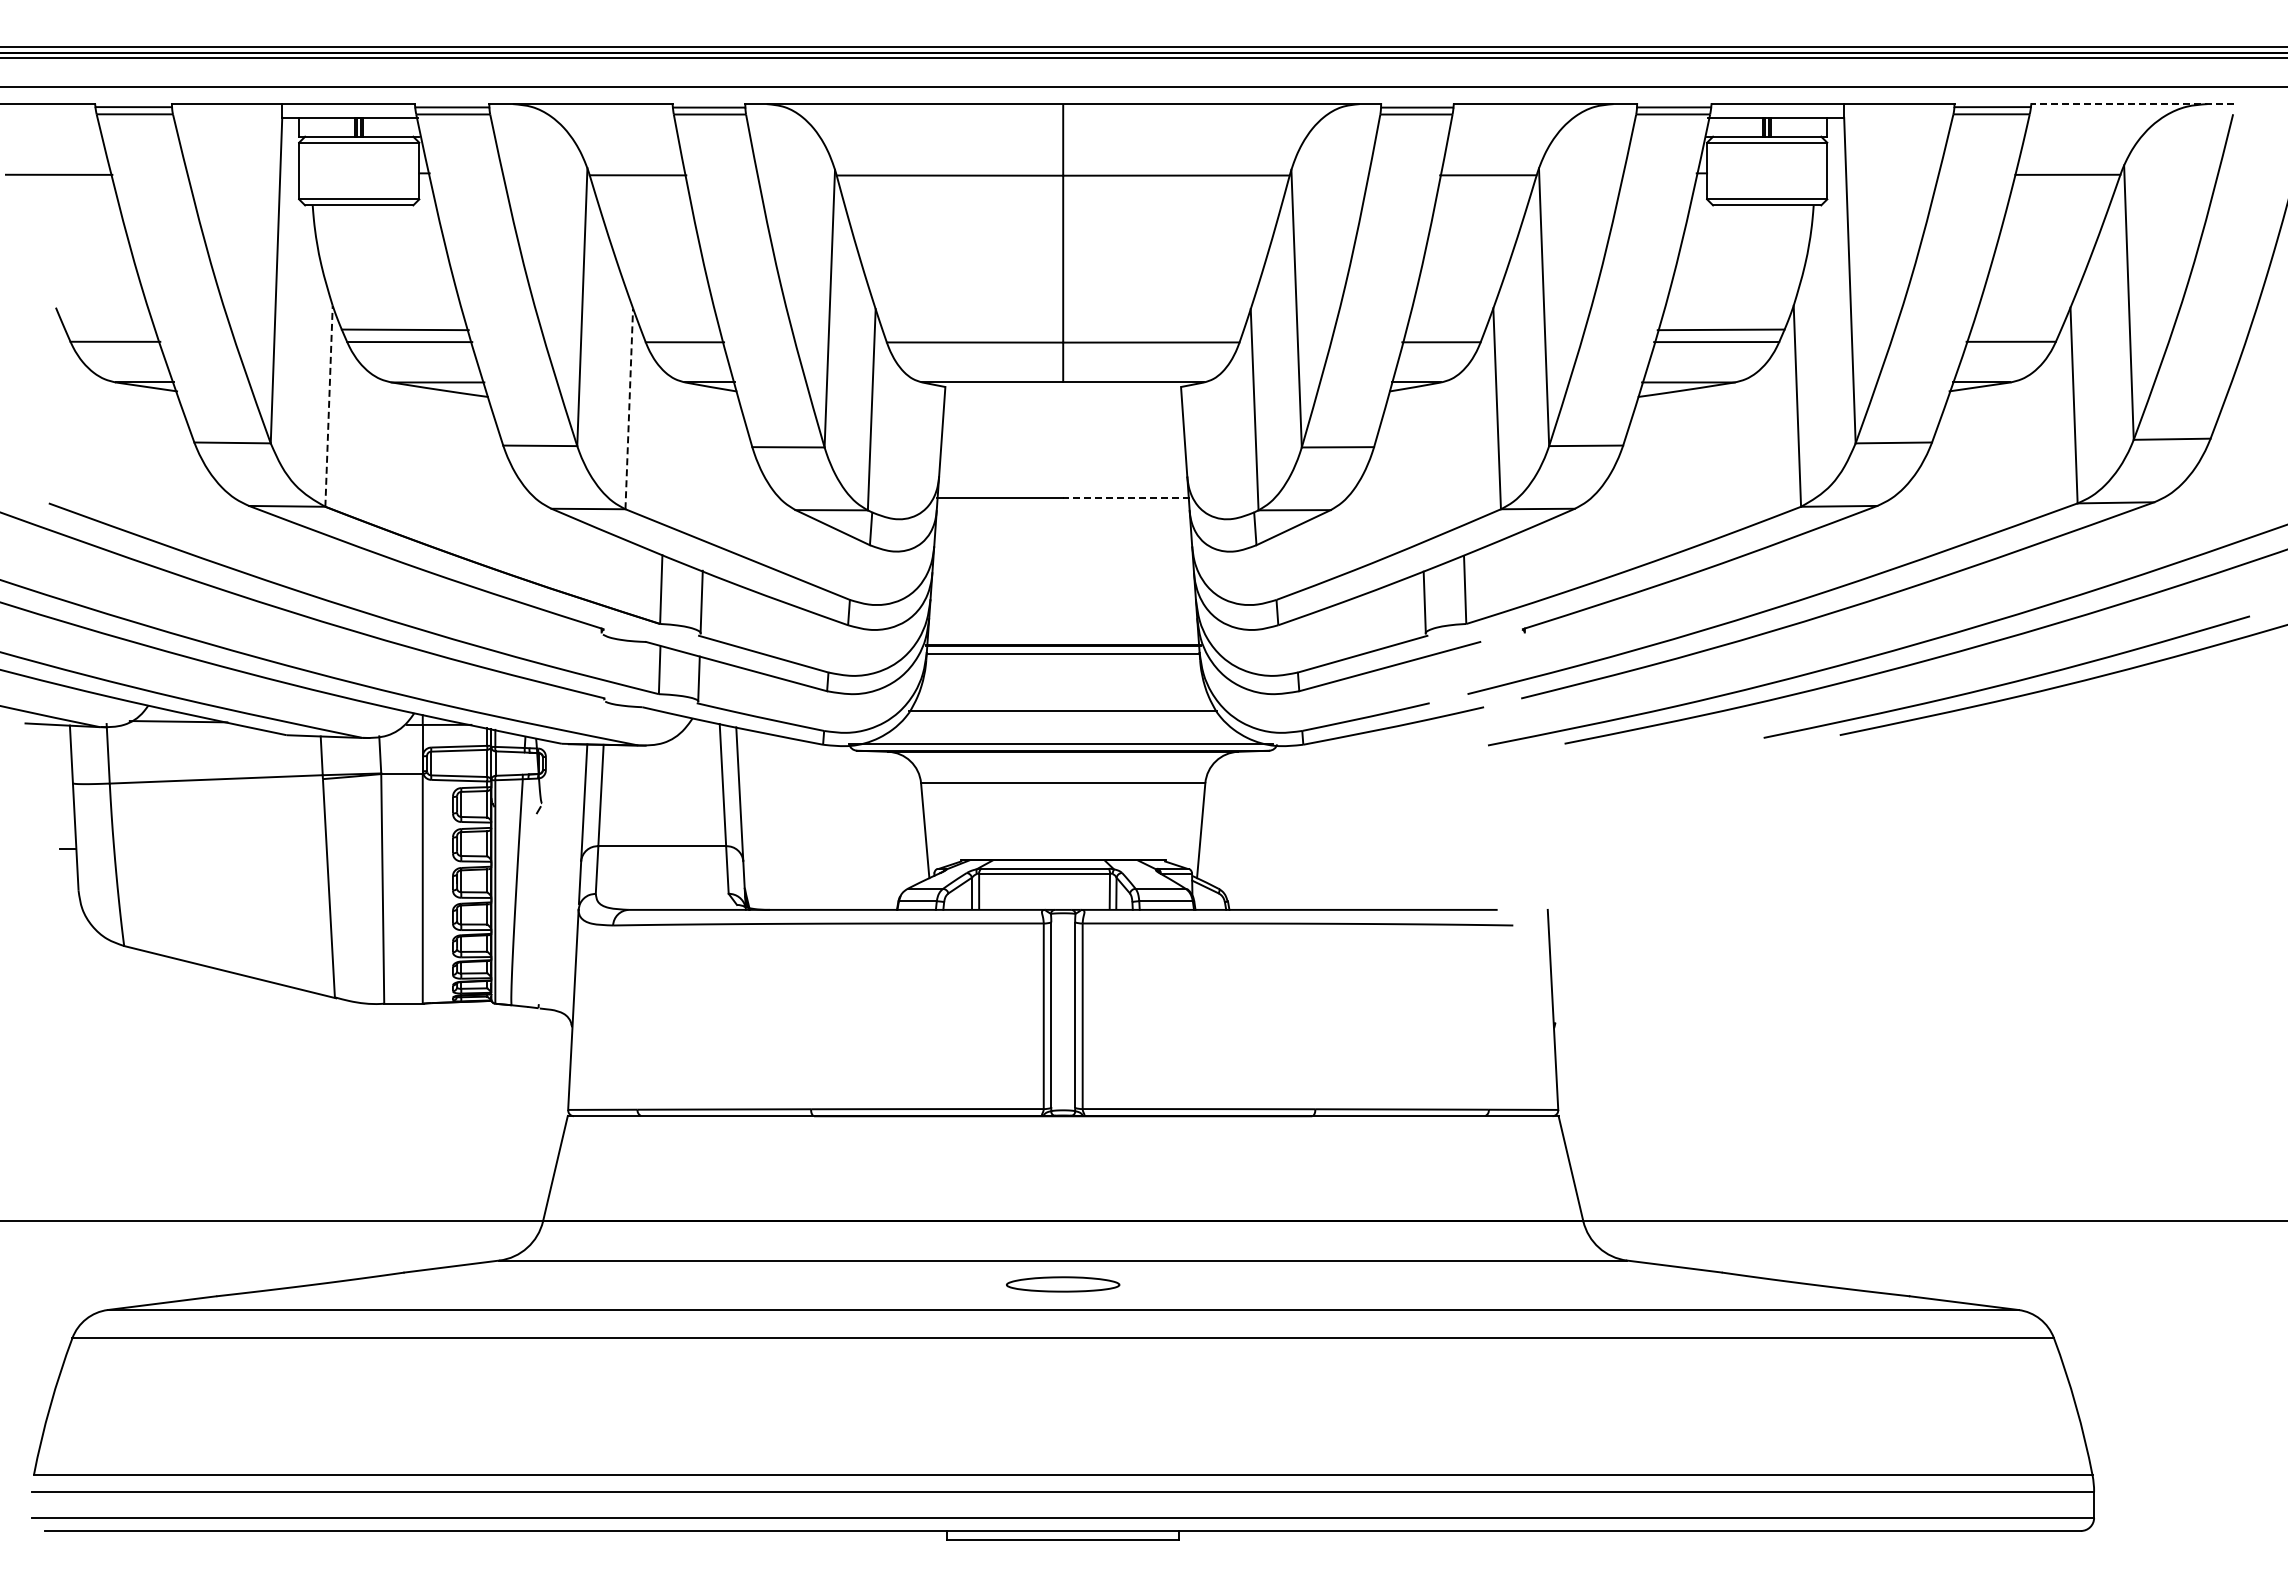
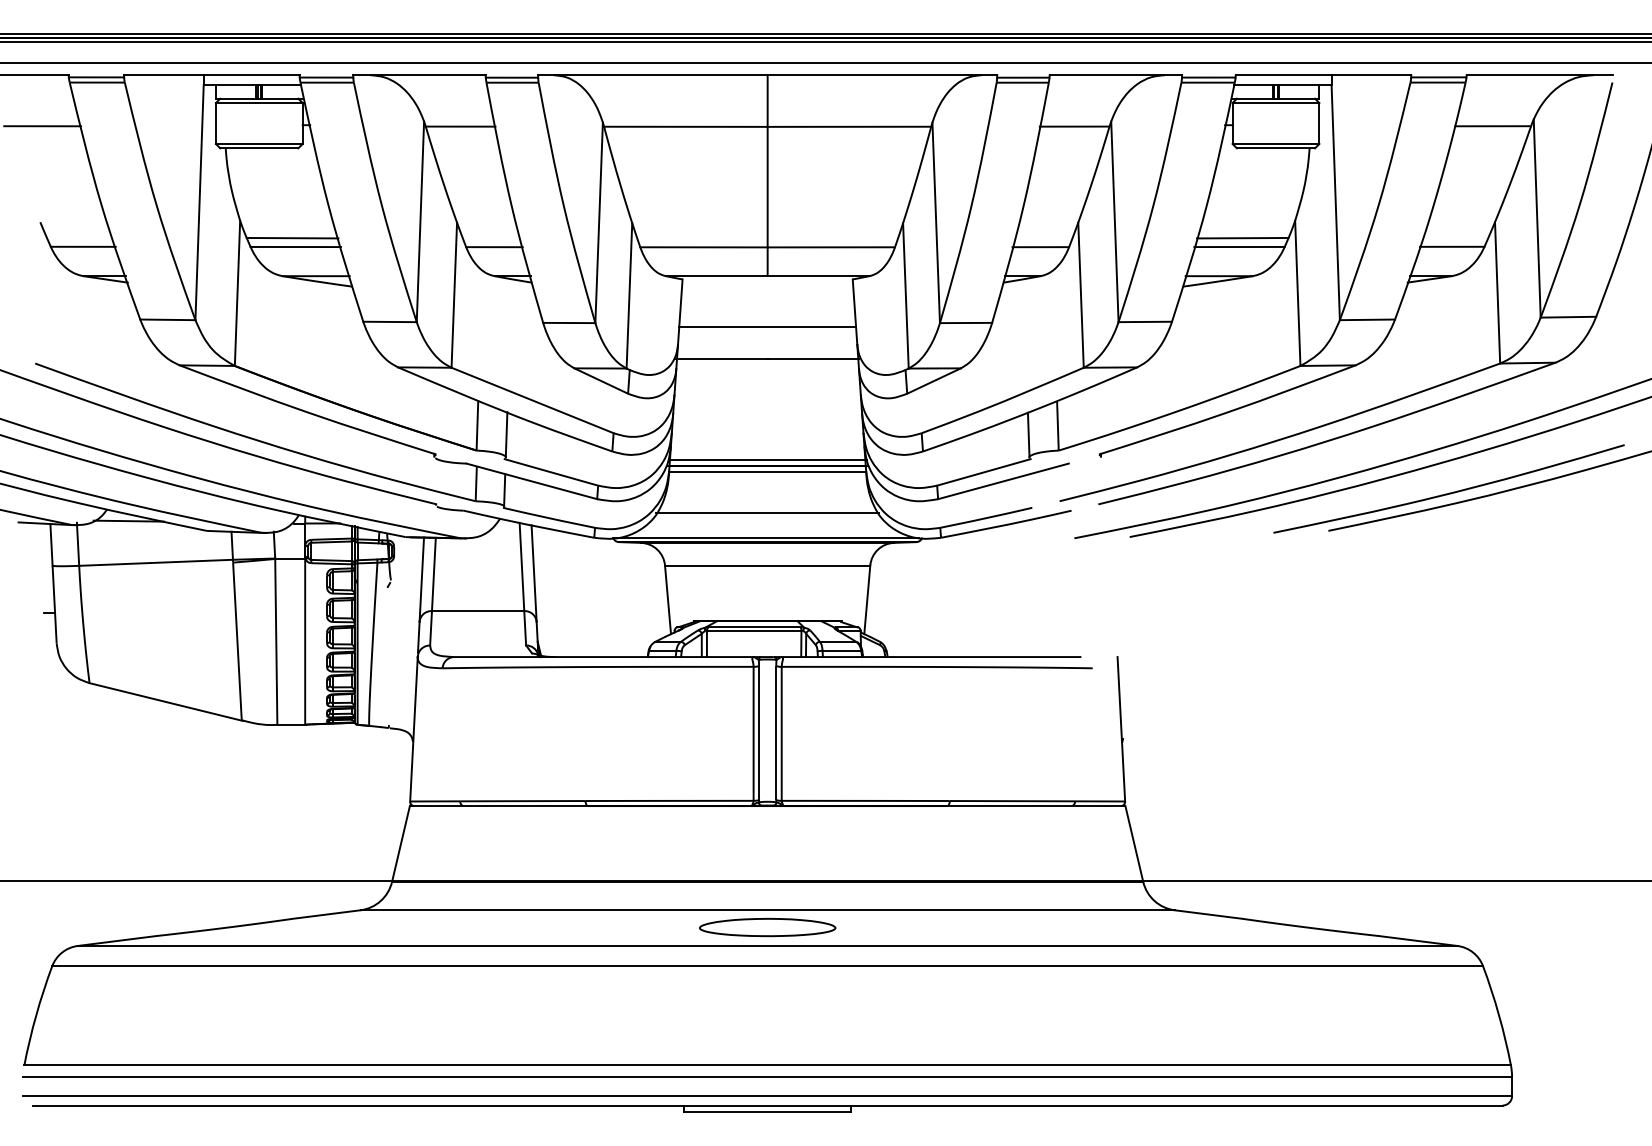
line: (2132, 104) -> (1539, 75), dashed -> solid
line: (329, 406) -> (237, 293), dashed -> solid
line: (629, 408) -> (454, 294), dashed -> solid
line: (1062, 452) -> (767, 326), added
line: (1126, 497) -> (813, 359), dashed -> solid
line: (1063, 636) -> (767, 459), added
part: (1062, 1284) -> (767, 927), size x1.67

